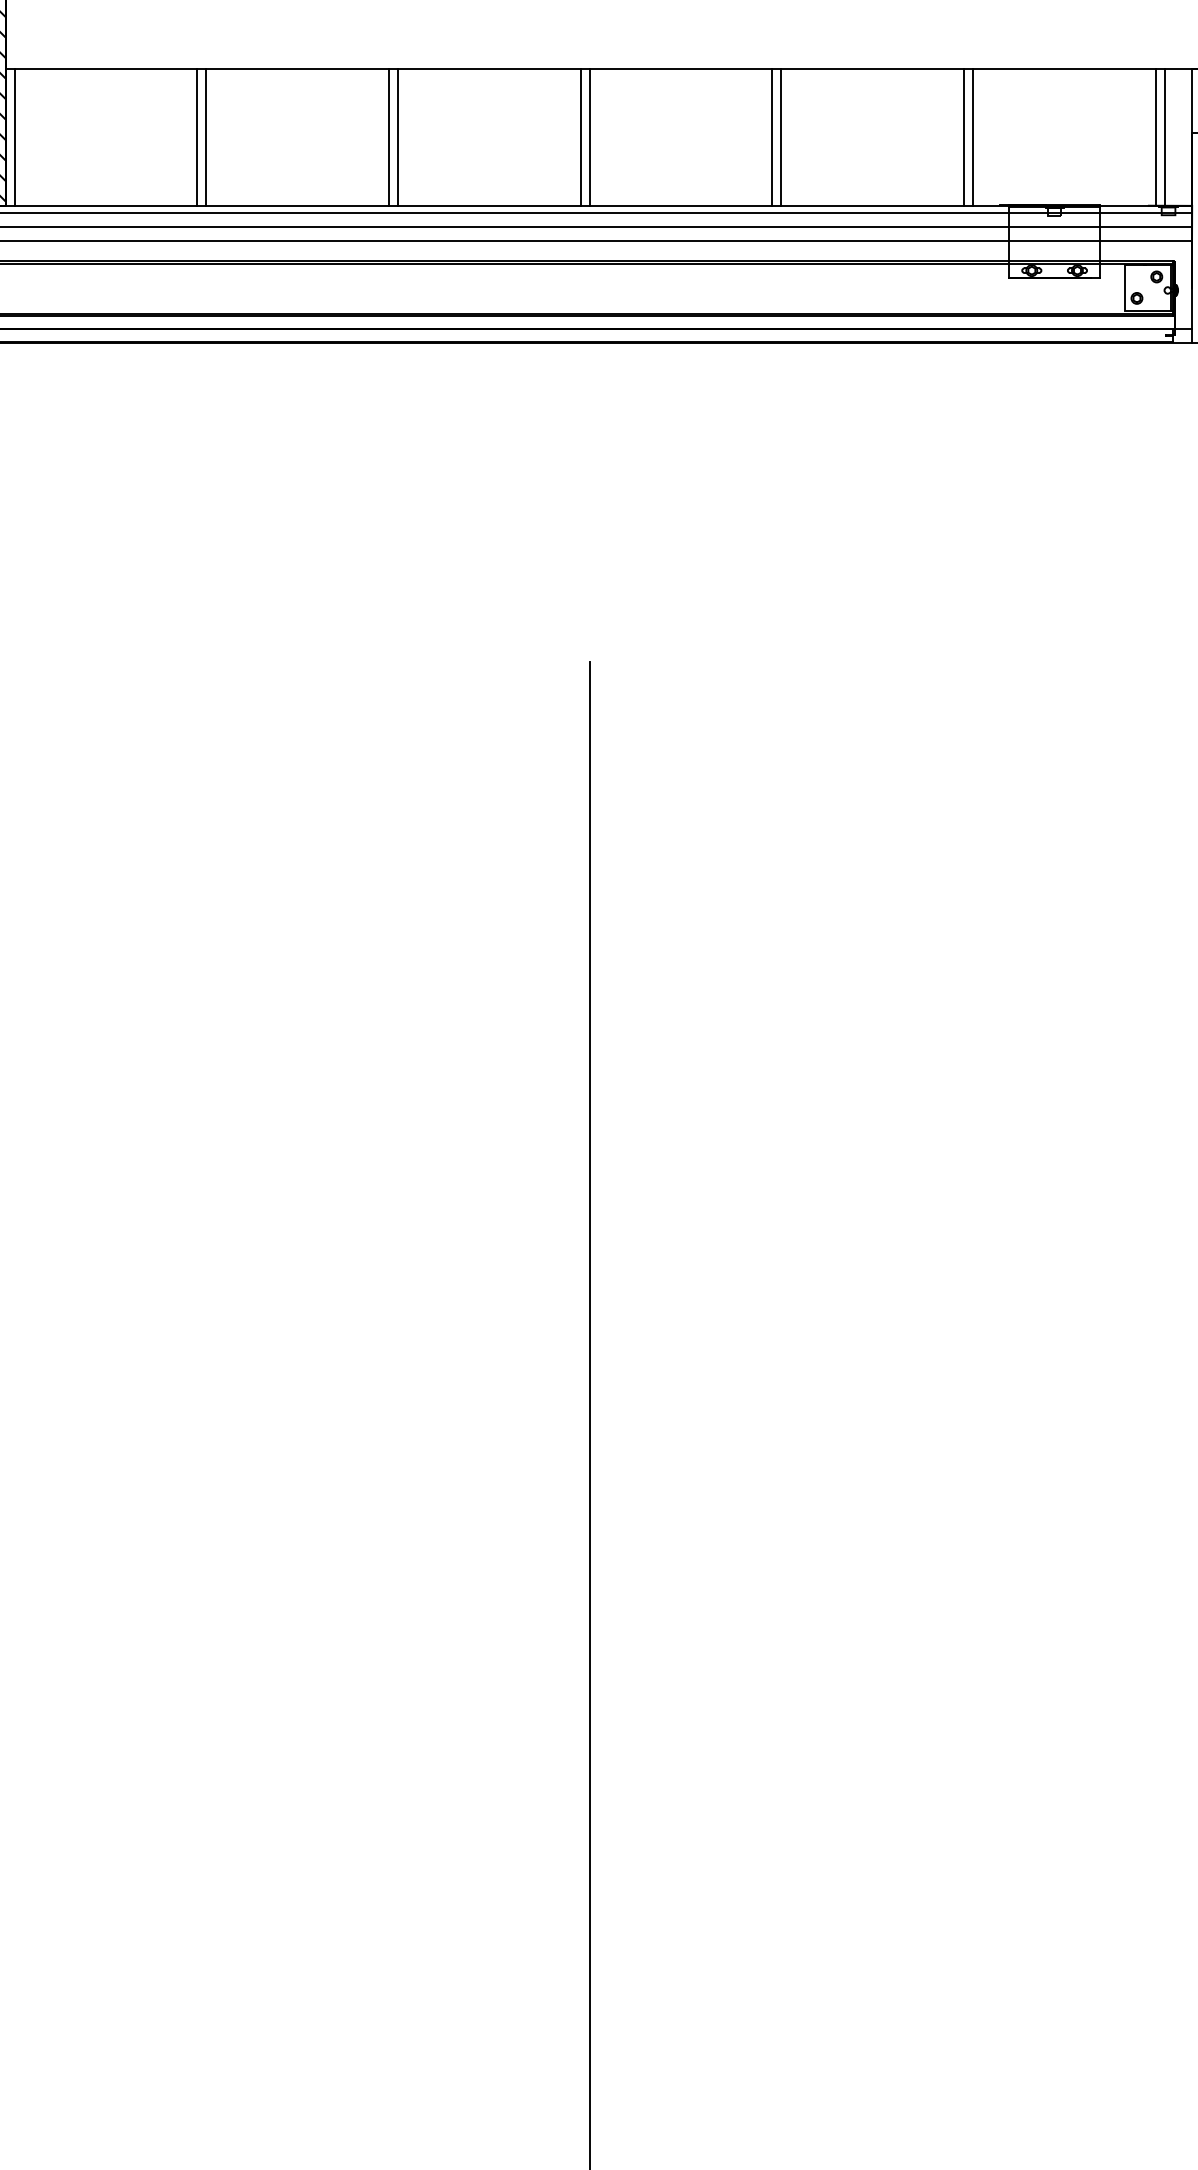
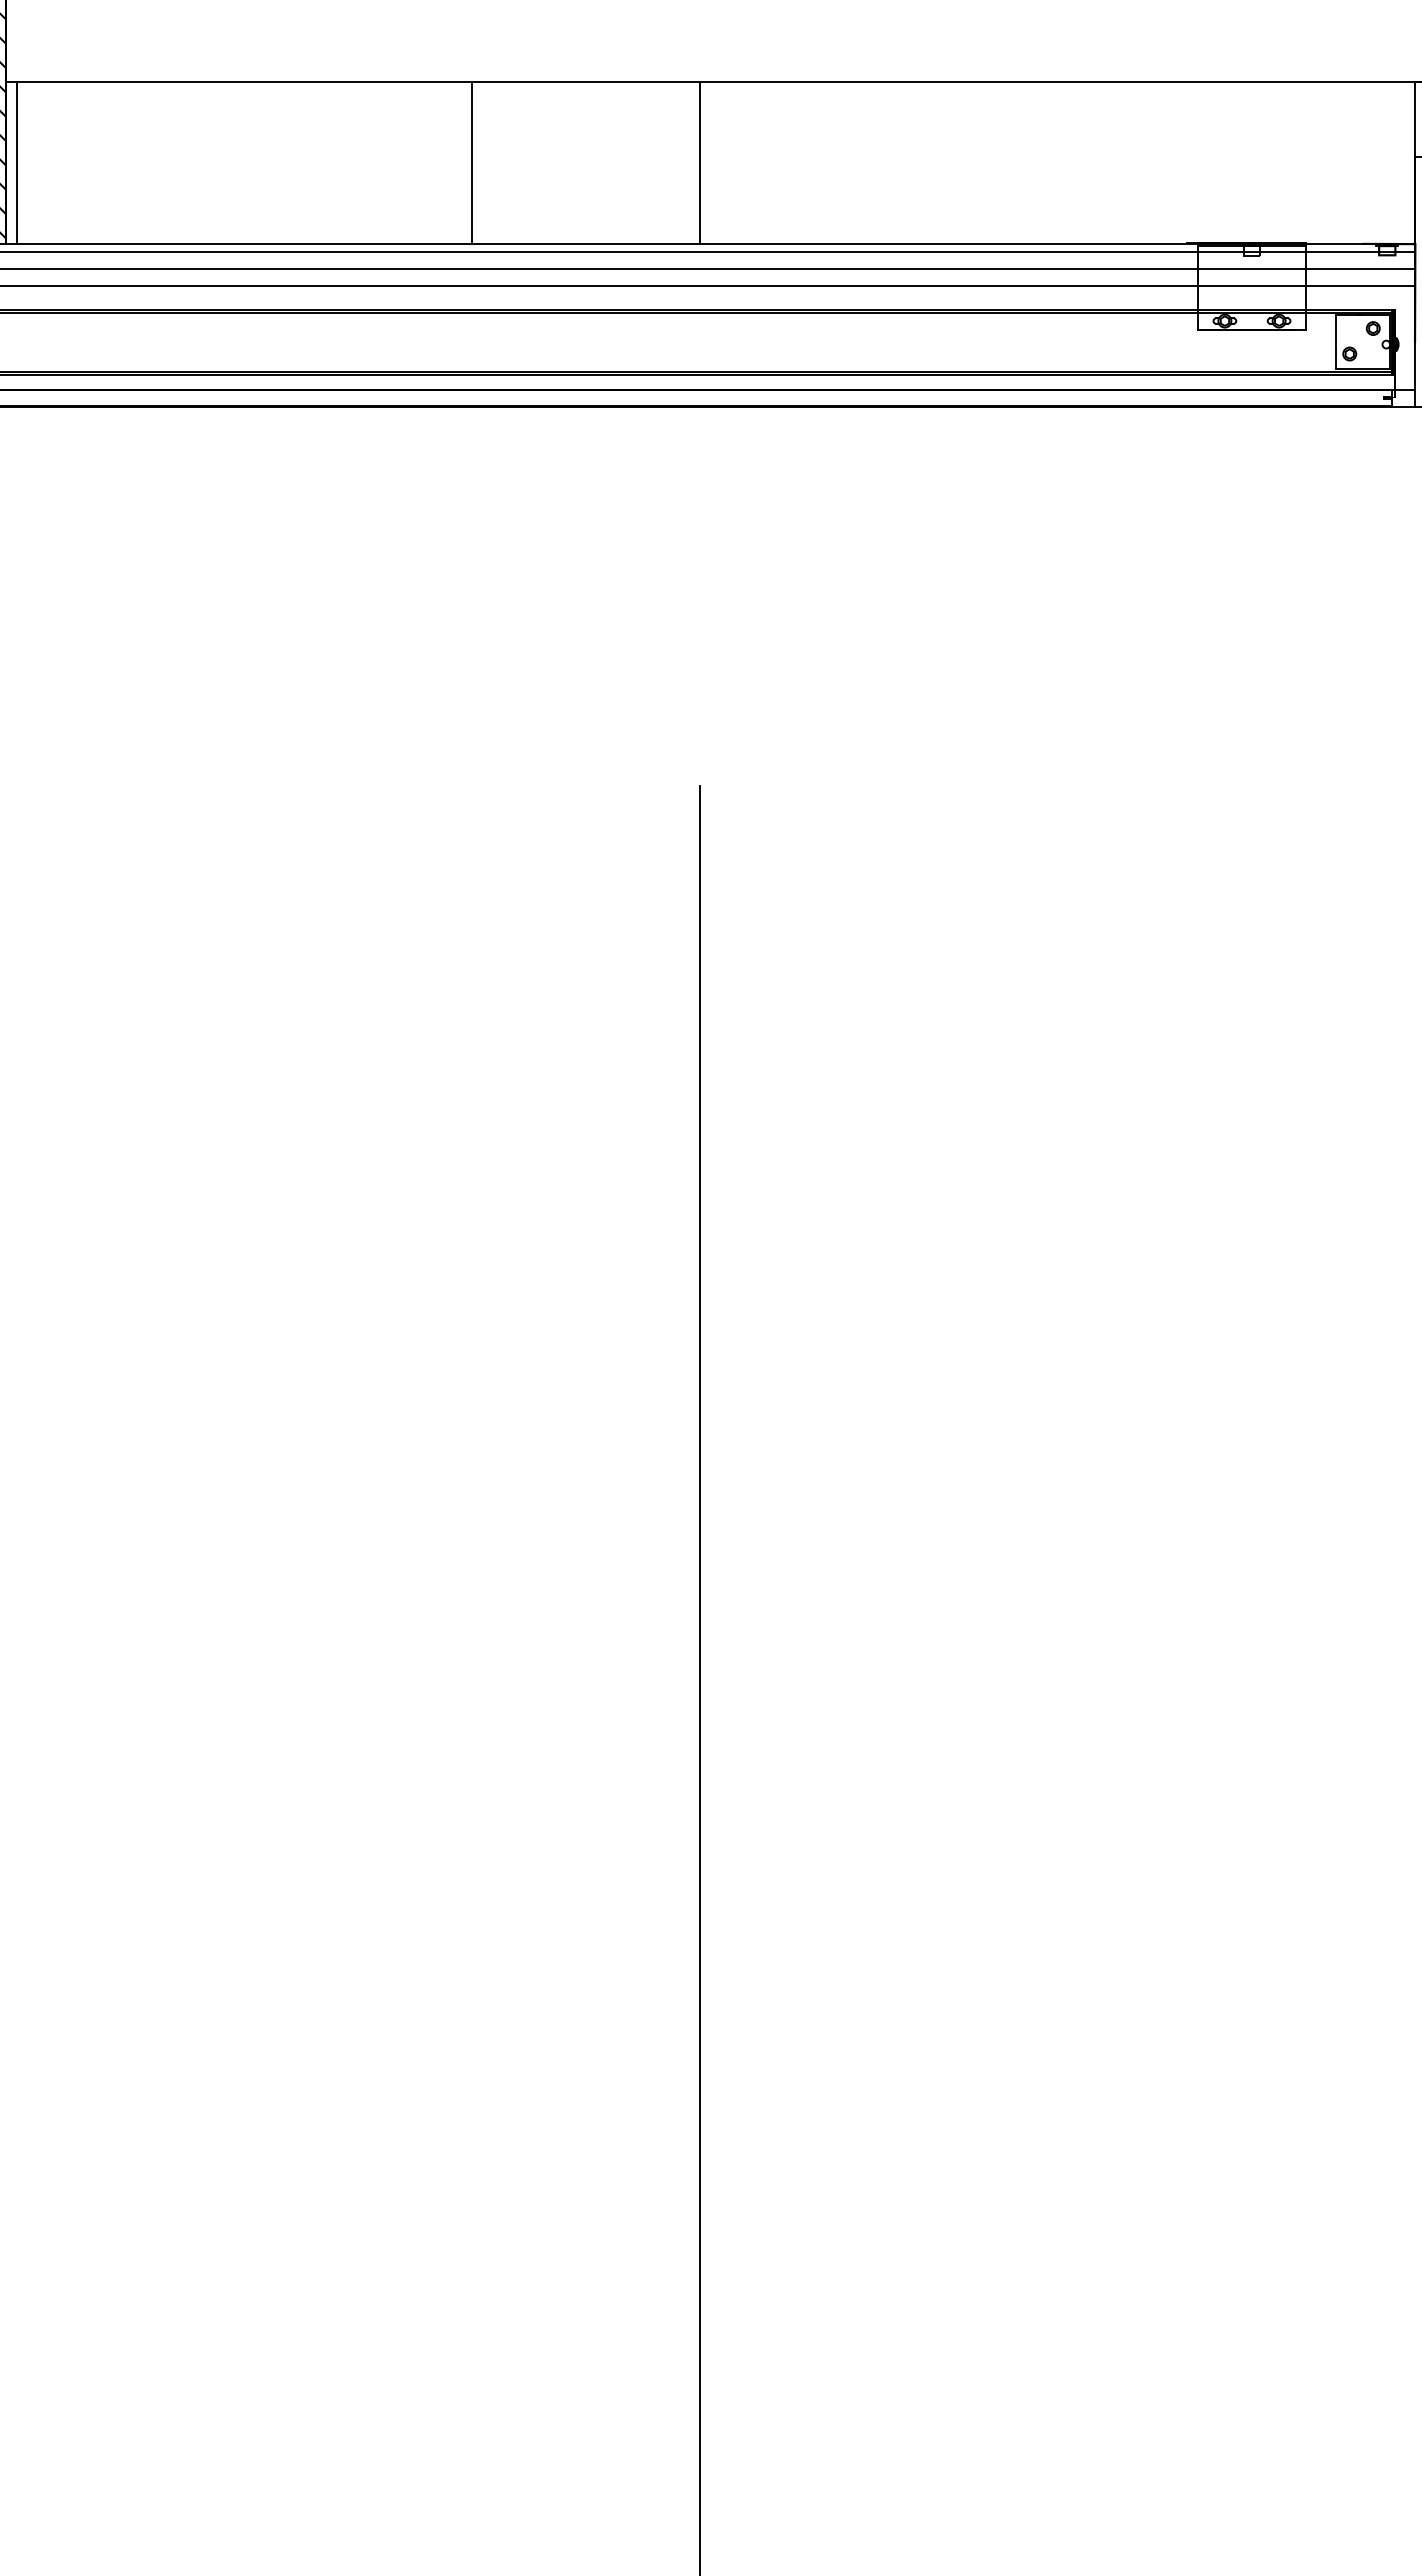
line: (196, 137) -> (233, 162), removed
line: (206, 137) -> (244, 162), removed
line: (388, 137) -> (461, 162), removed
line: (580, 137) -> (689, 162), removed
line: (772, 137) -> (916, 162), removed
line: (781, 137) -> (927, 162), removed
line: (964, 137) -> (1144, 162), removed
line: (973, 137) -> (1155, 162), removed
line: (1155, 137) -> (1371, 162), removed
line: (1164, 137) -> (1382, 162), removed

